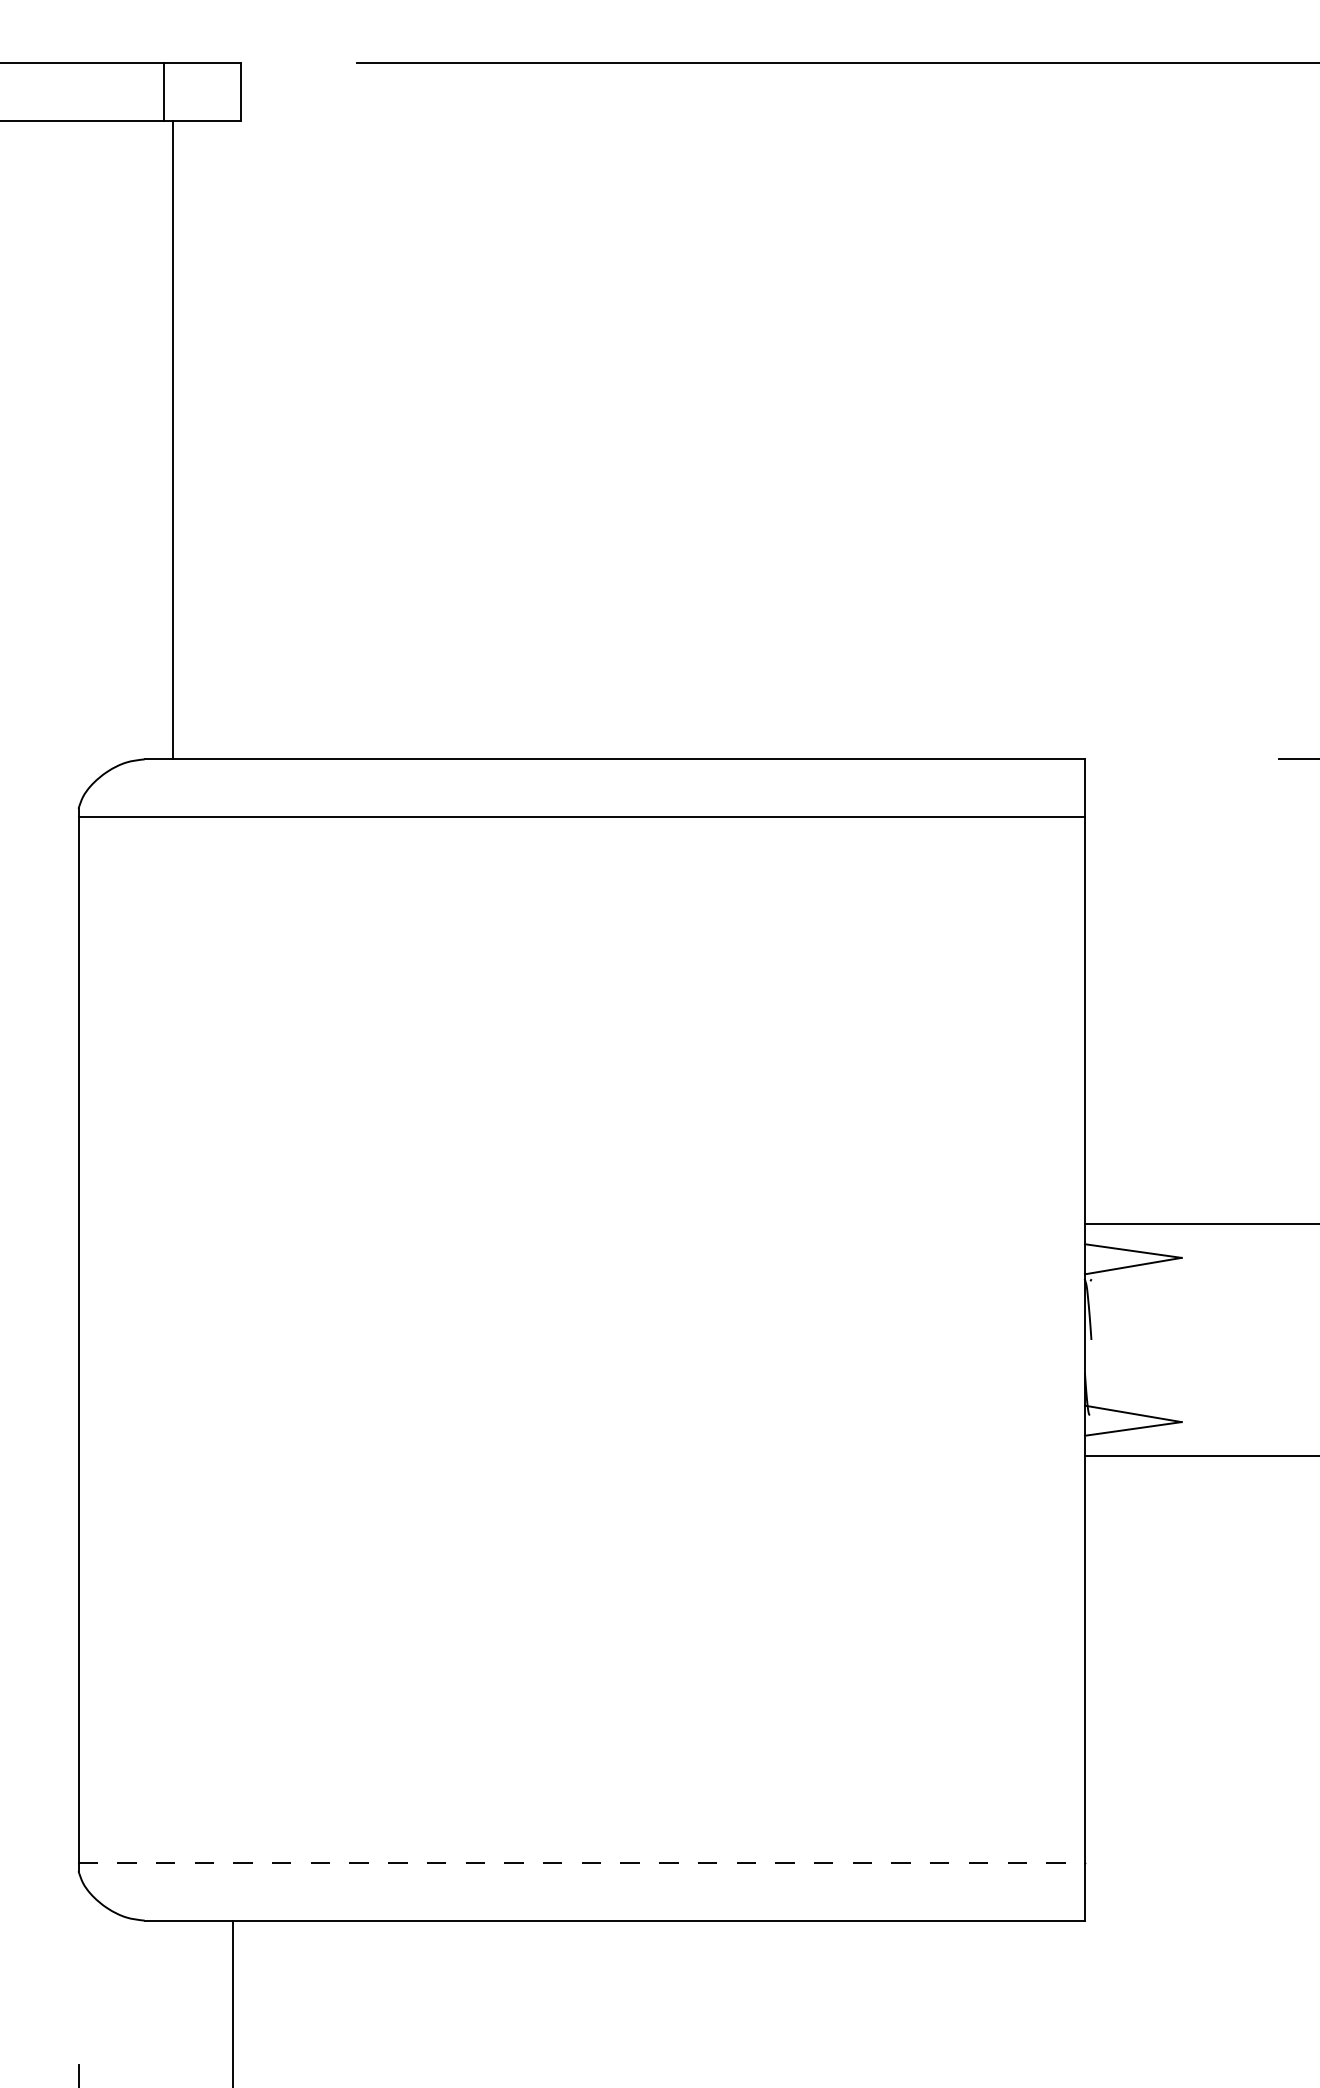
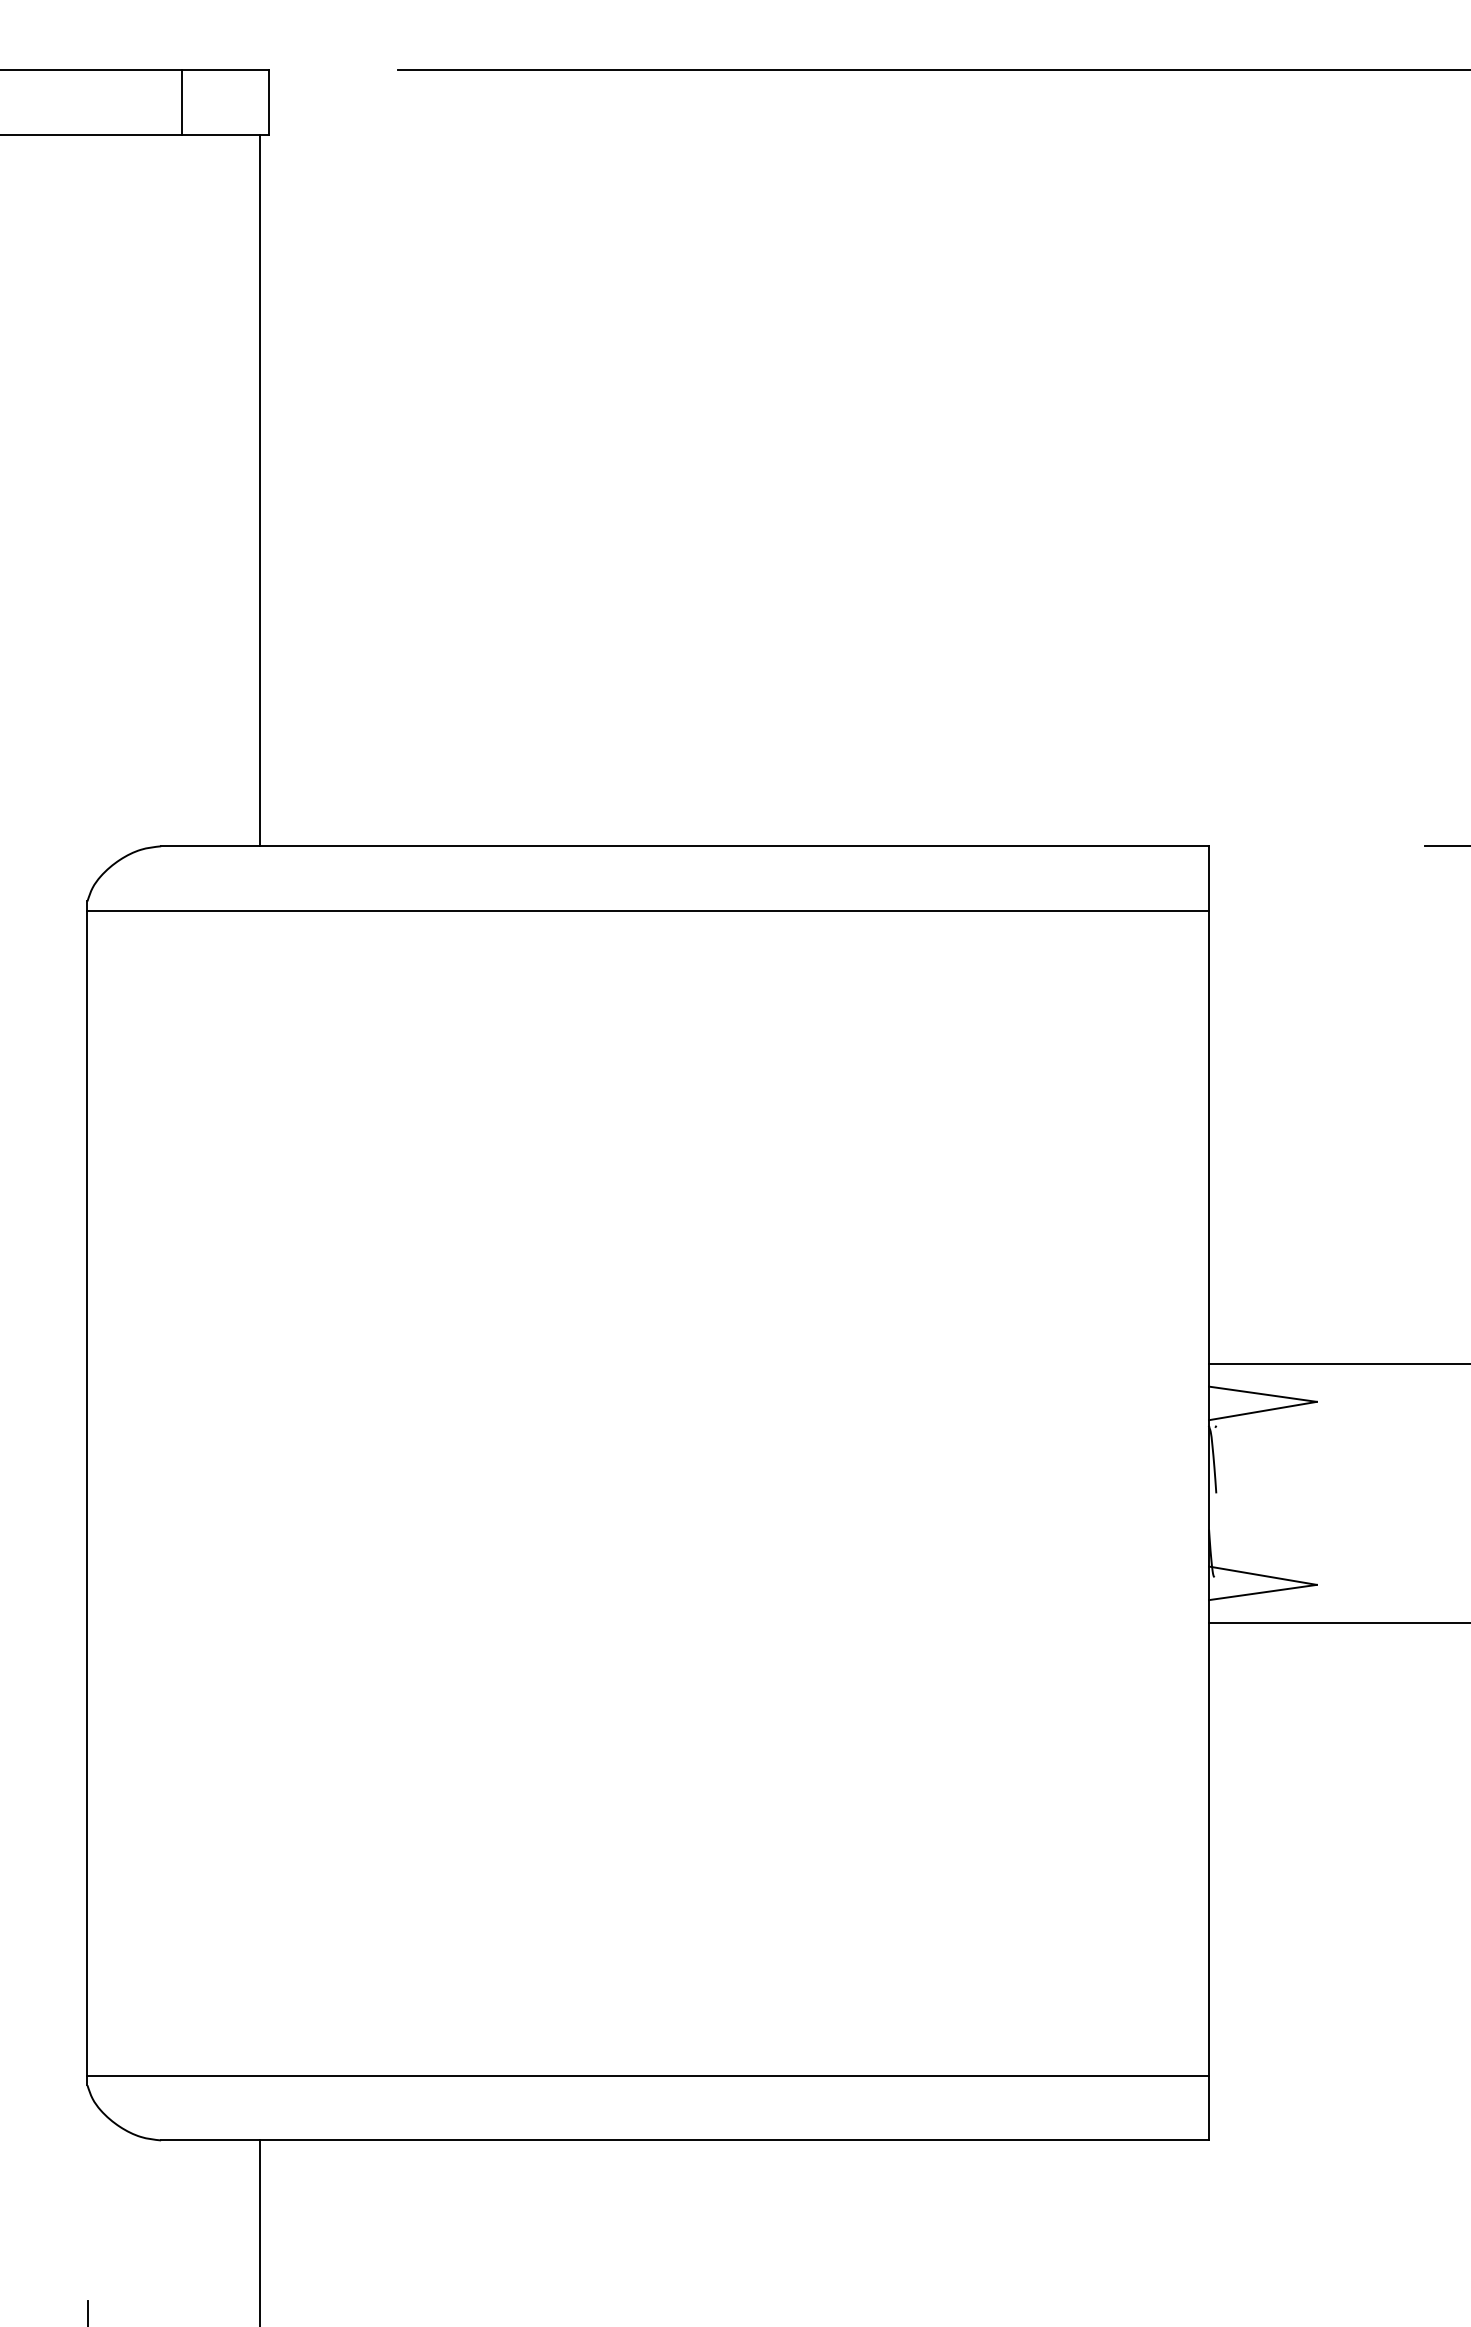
line: (173, 440) -> (260, 490), moved
line: (581, 1862) -> (648, 2075), dashed -> solid

